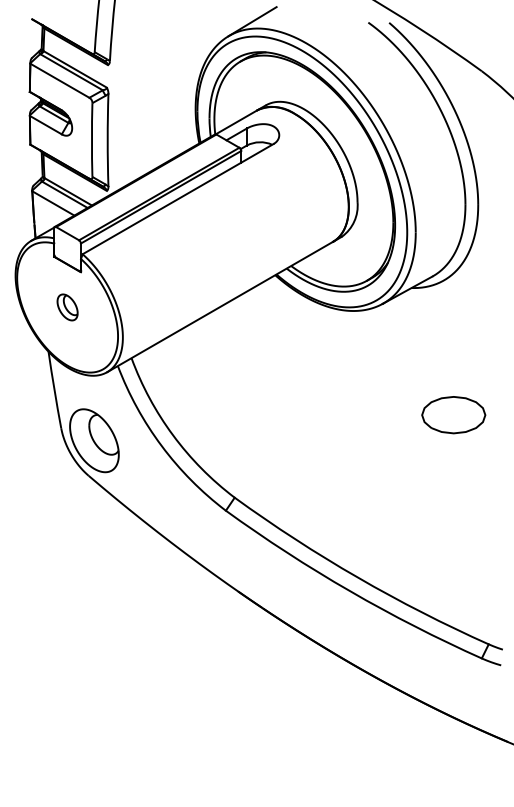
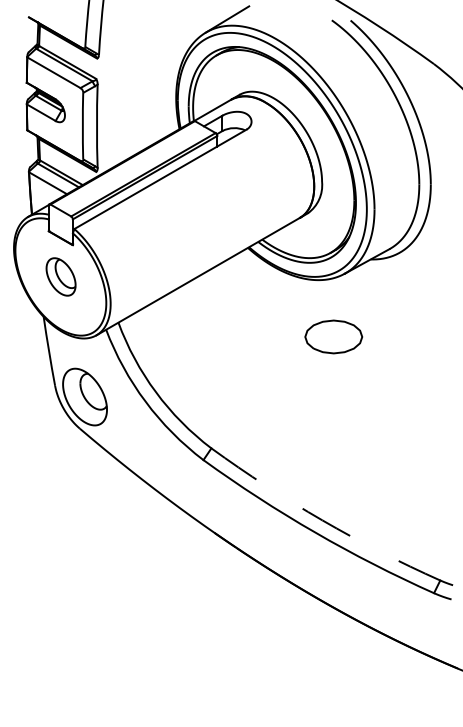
part: (67, 306) -> (60, 276), size x1.6
part: (453, 414) -> (333, 336), moved
arc: (358, 577) -> (322, 520), solid -> dashed

